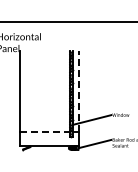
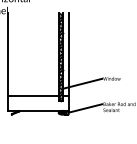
line: (78, 90) -> (68, 53), dashed -> solid
line: (44, 131) -> (33, 95), dashed -> solid

